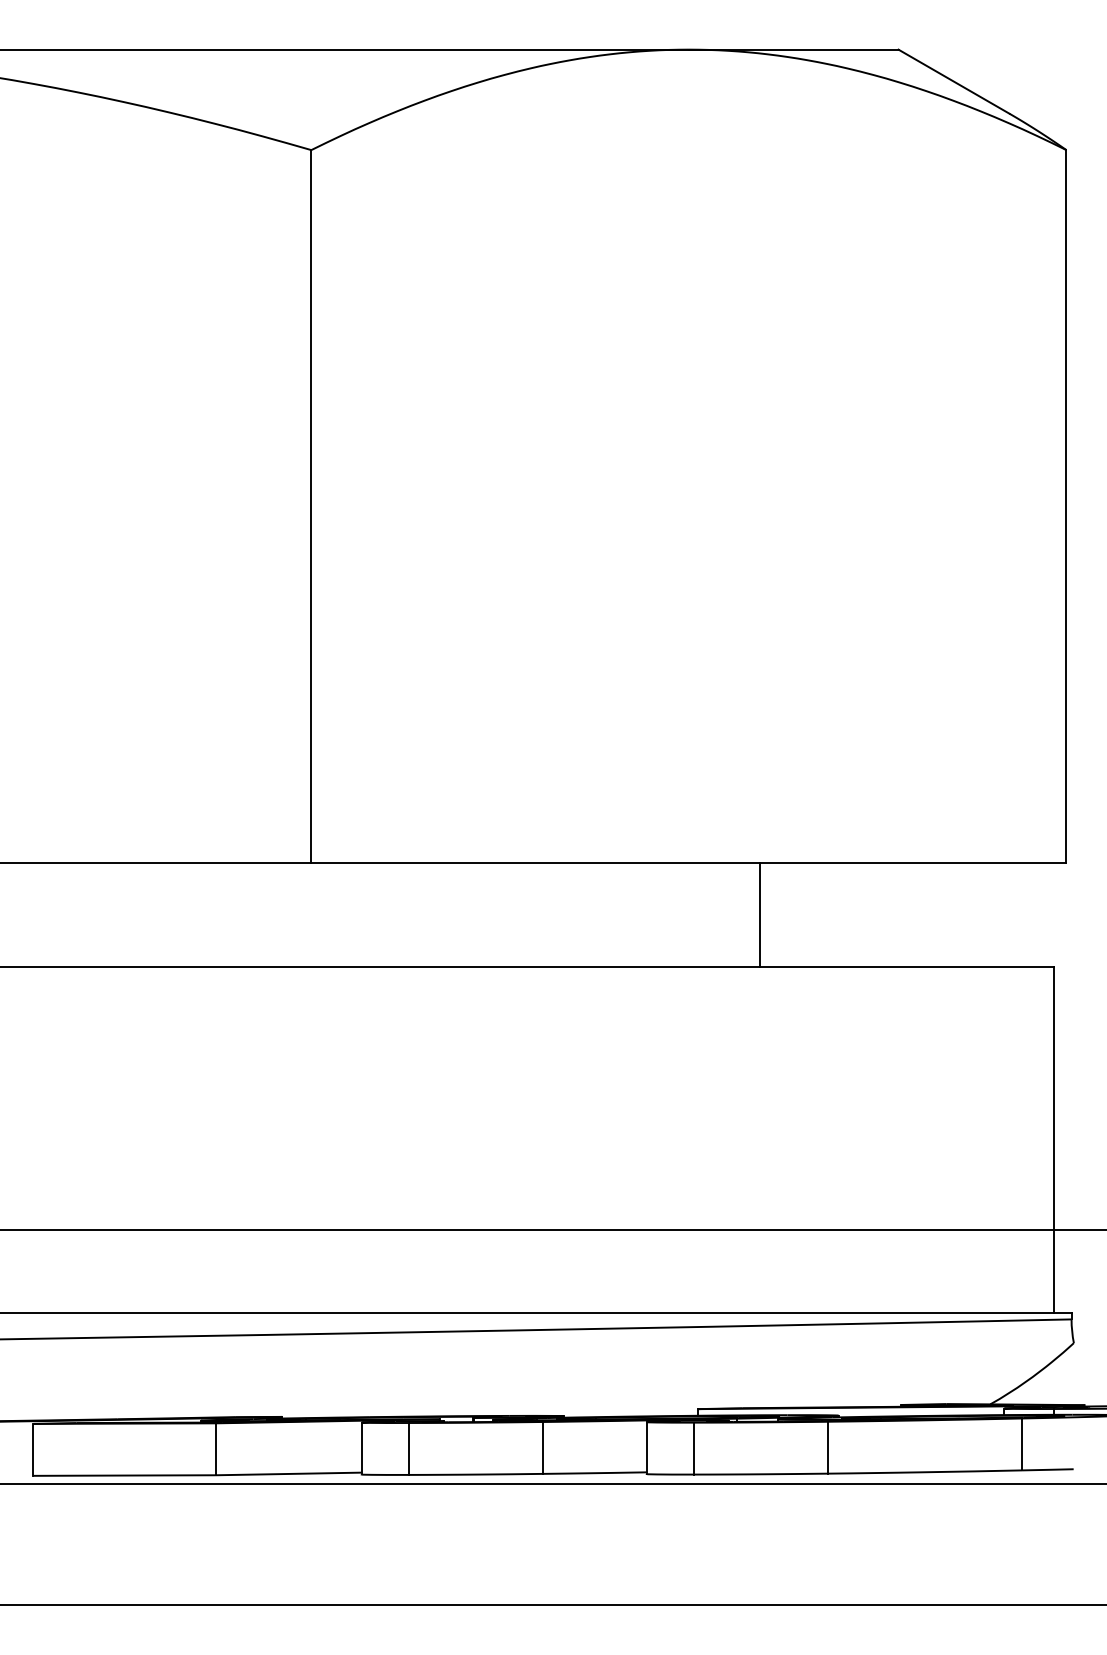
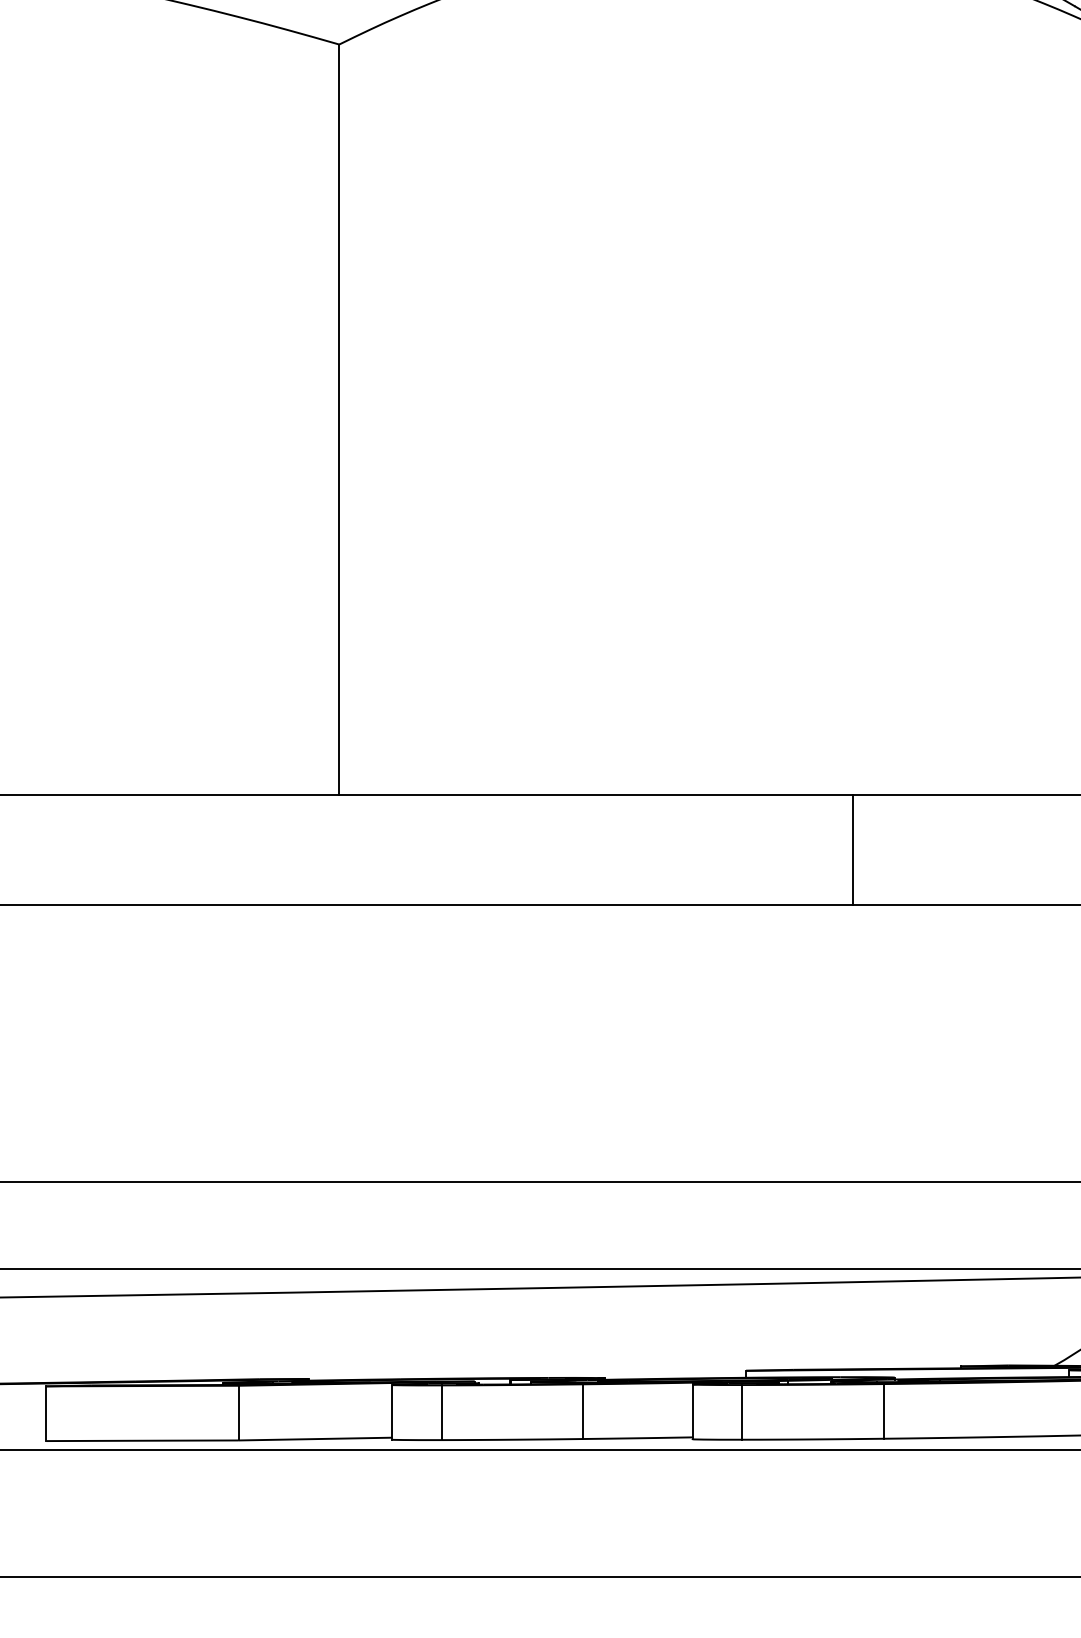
line: (760, 914) -> (853, 849), moved

